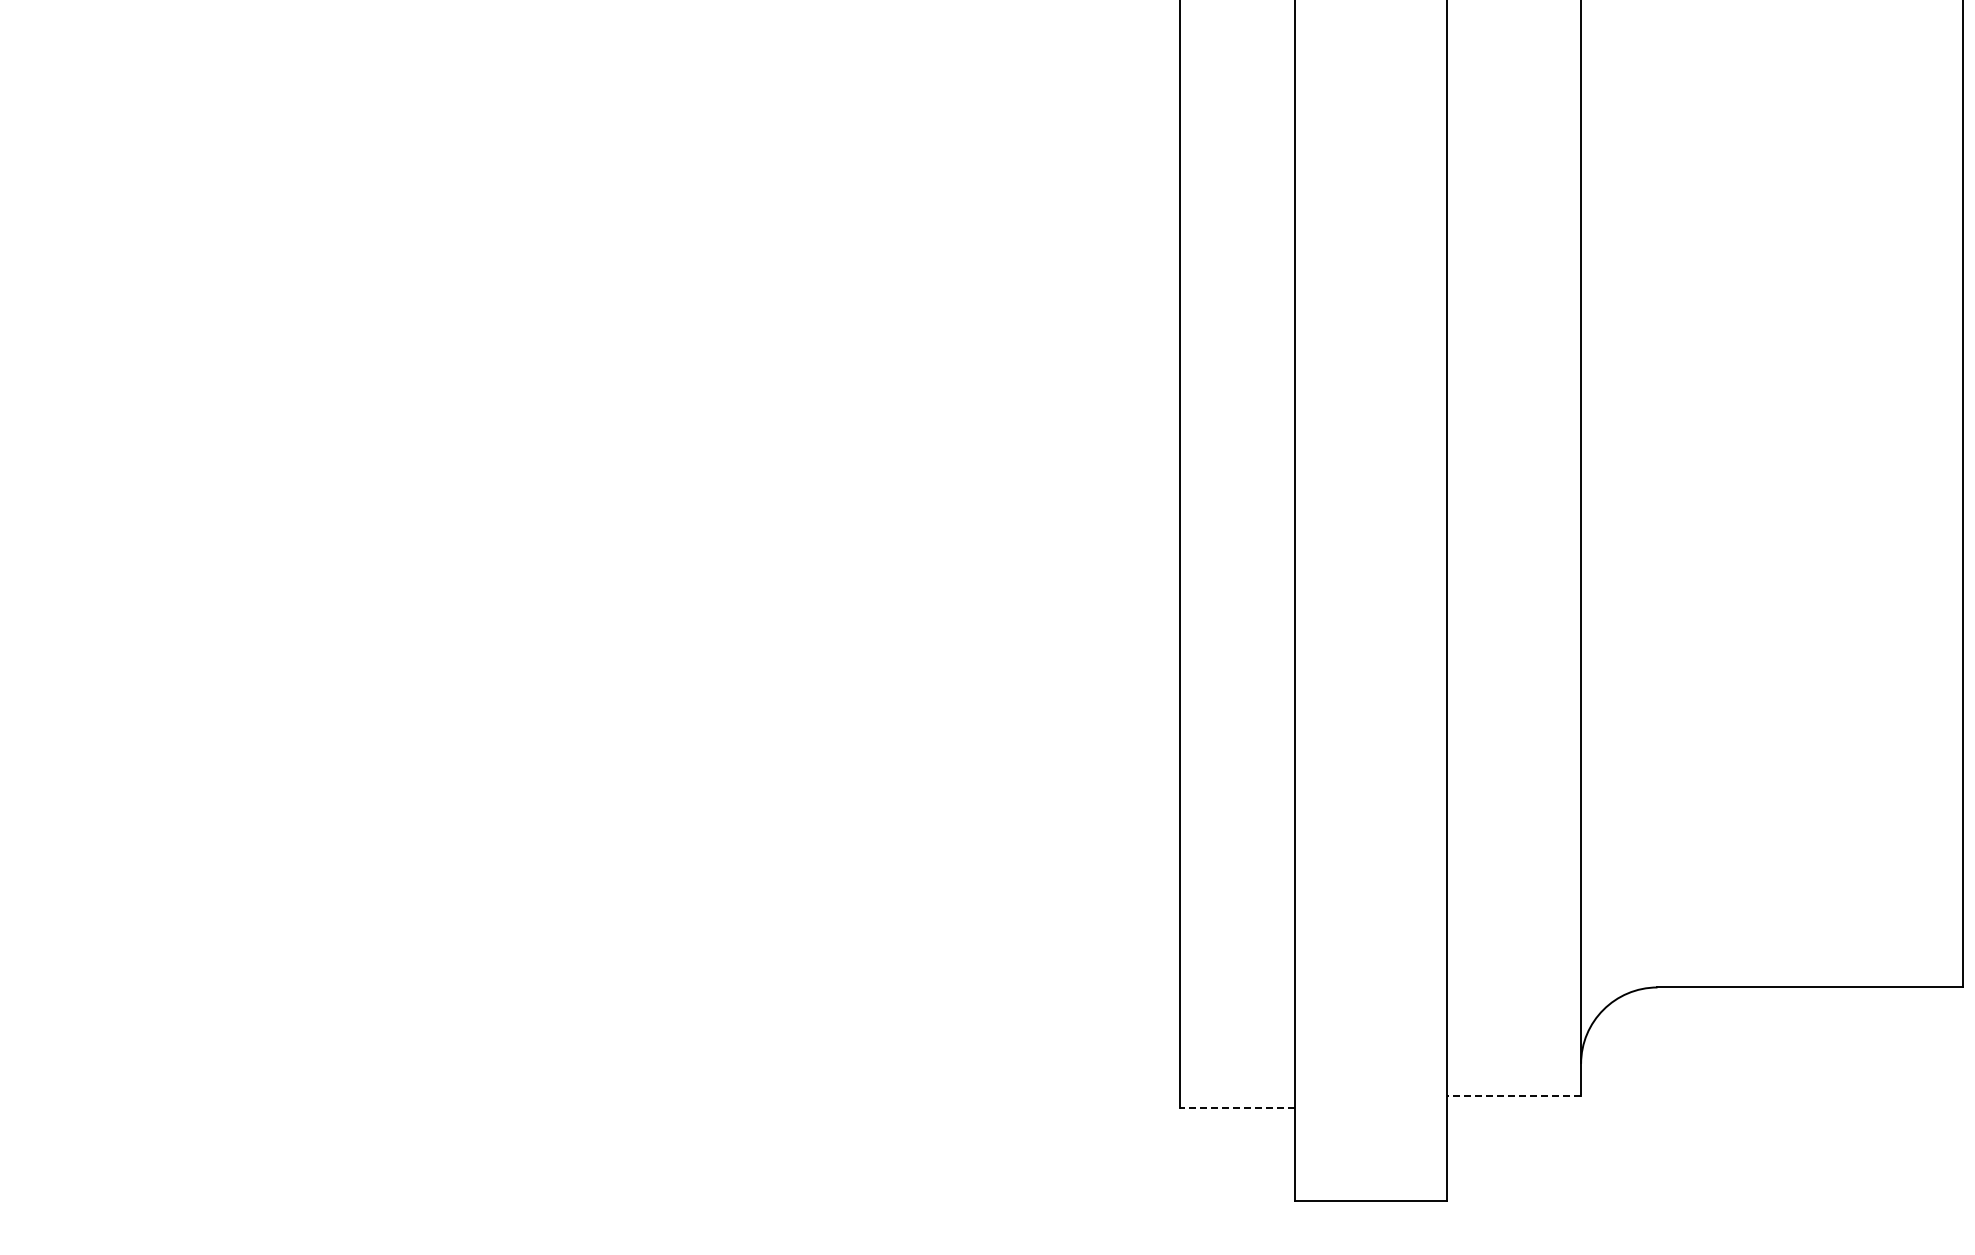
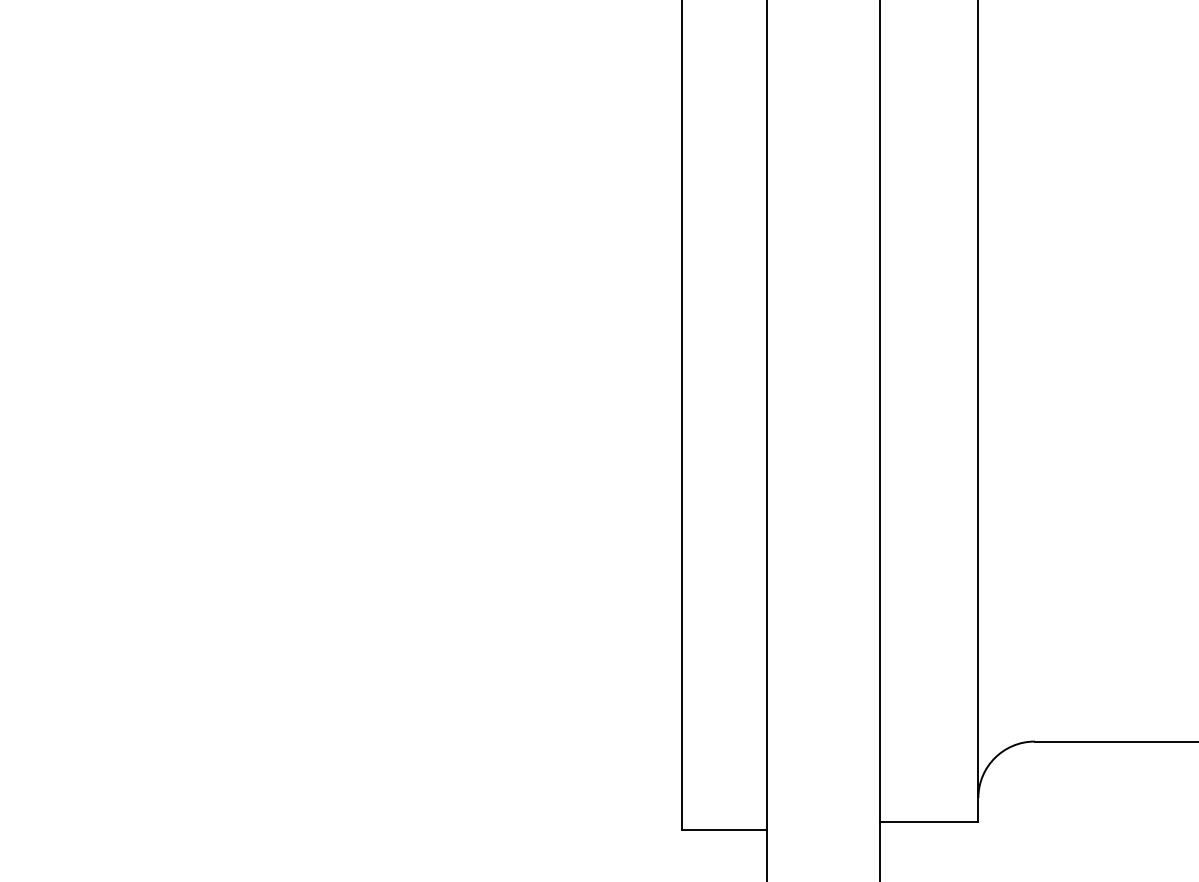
line: (1514, 1096) -> (929, 822), dashed -> solid
line: (1236, 1107) -> (724, 830), dashed -> solid

